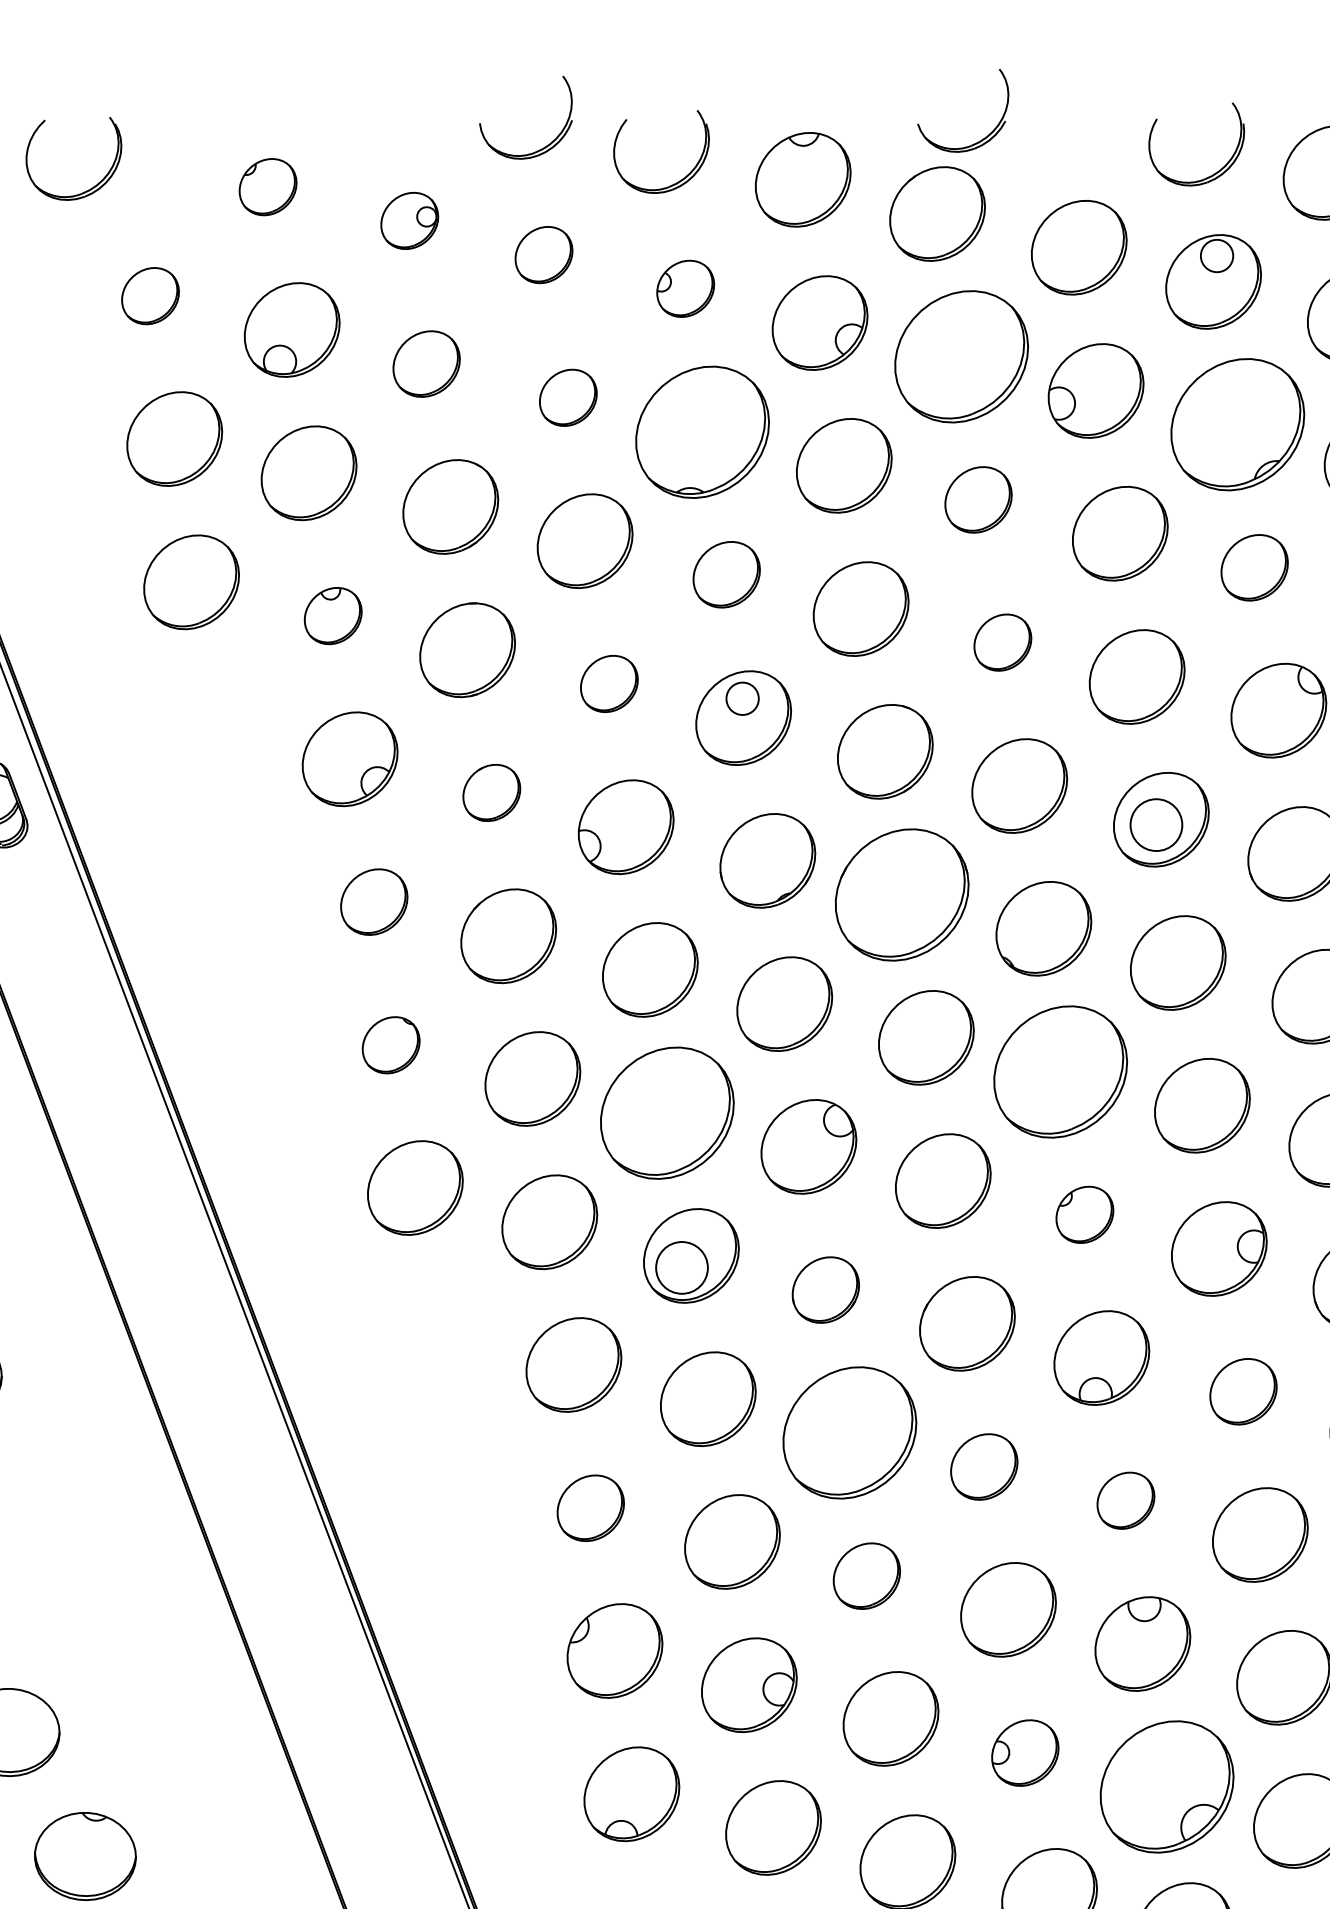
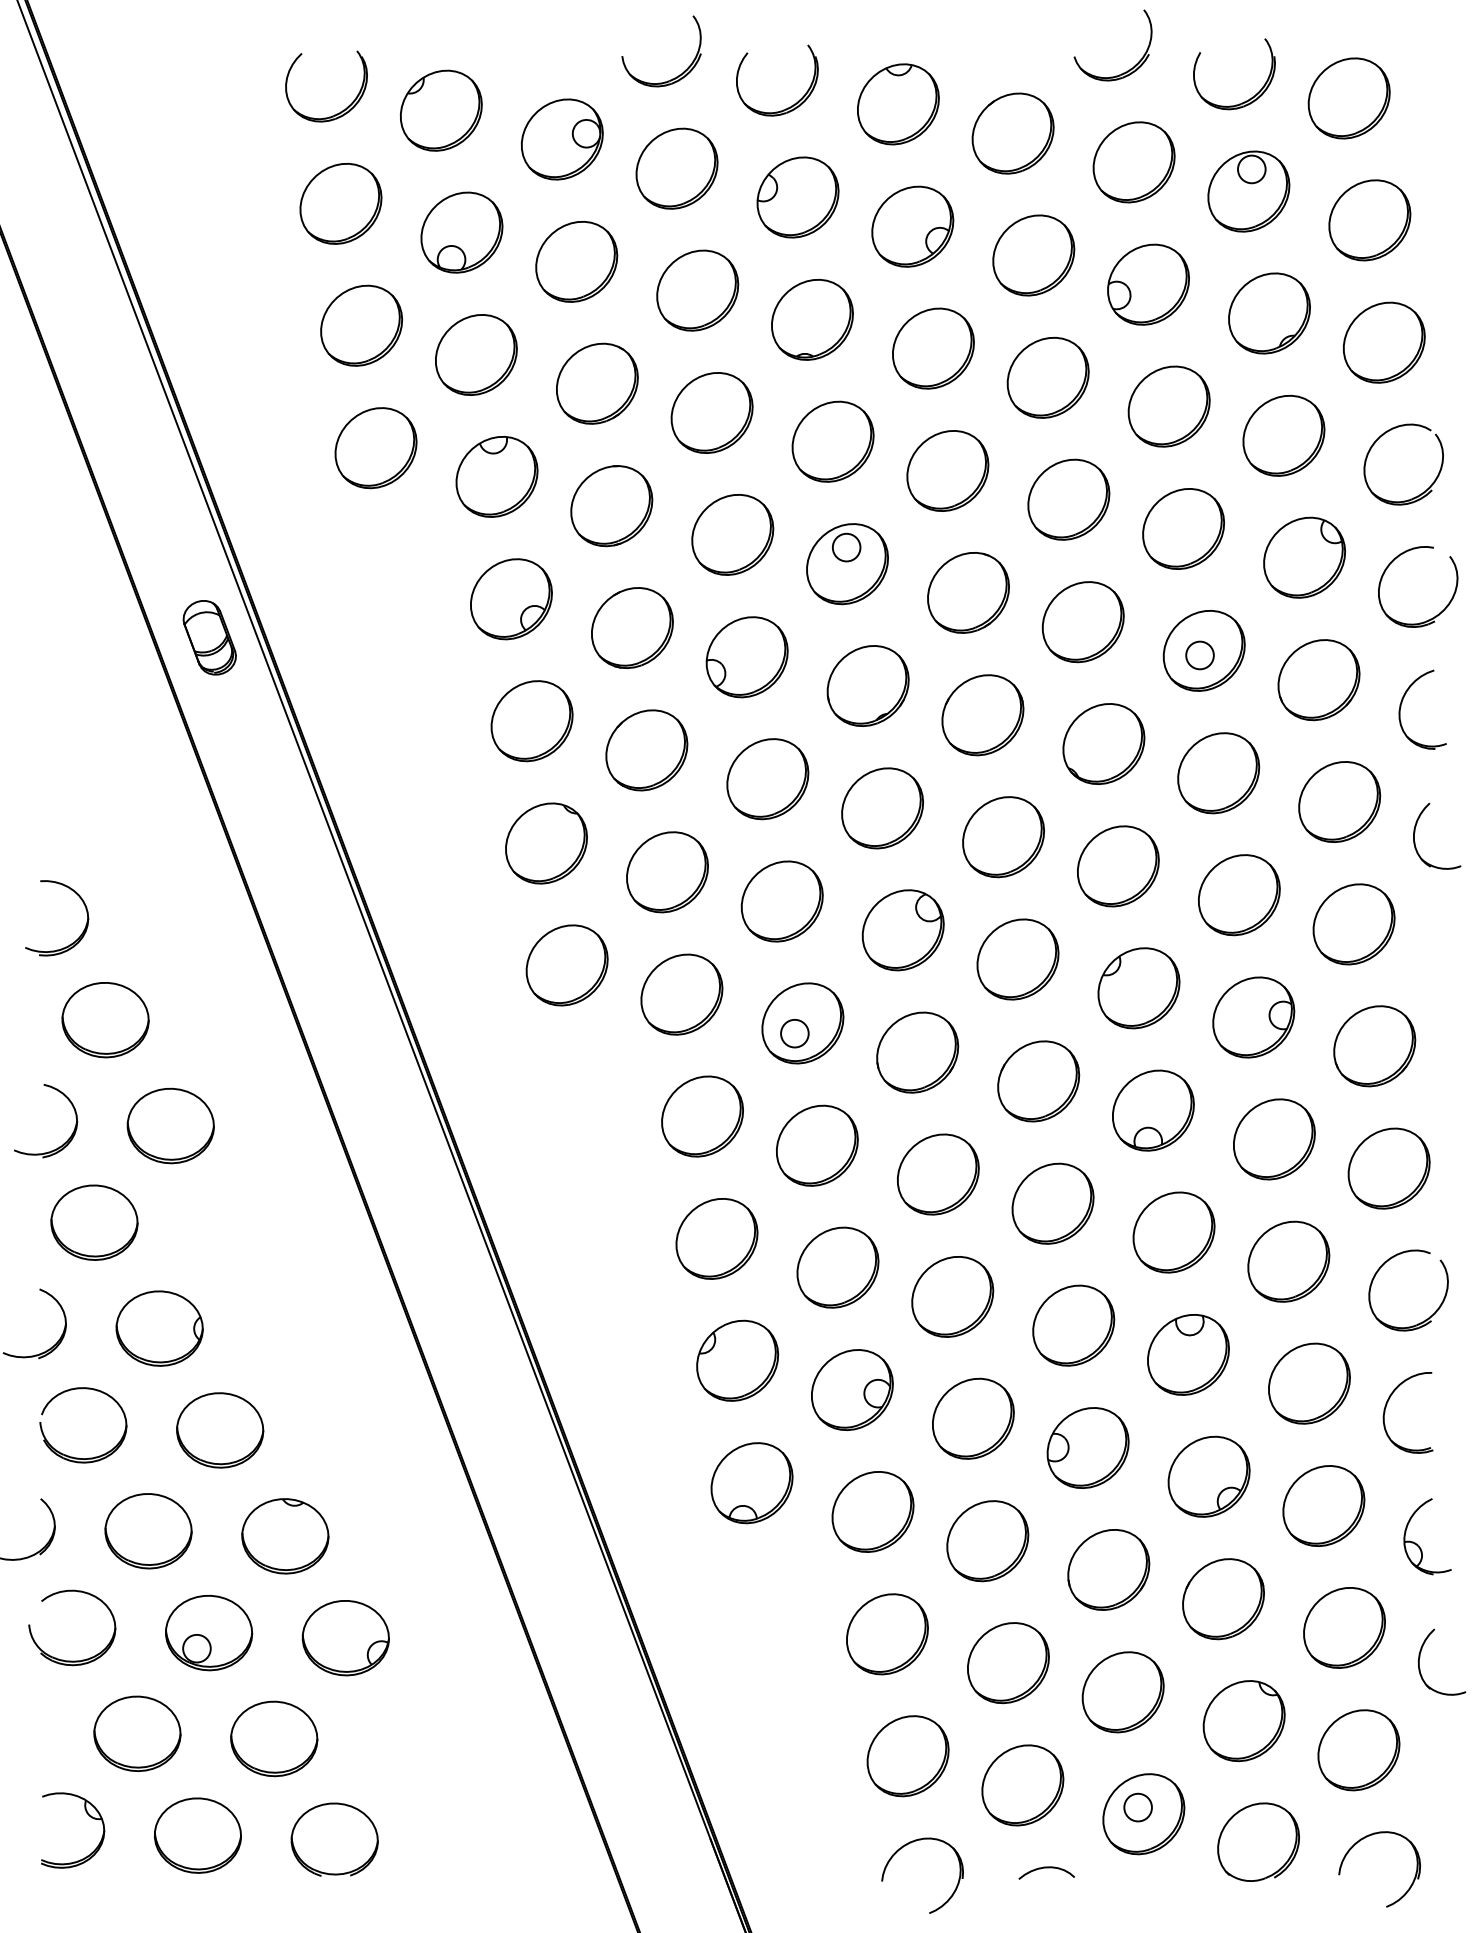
part: (977, 141) -> (1125, 71), moved
part: (93, 185) -> (343, 109), moved
part: (268, 186) -> (441, 110), size x1.67
part: (409, 220) -> (562, 139), size x1.67
part: (543, 254) -> (676, 168), size x1.67
part: (685, 288) -> (797, 197), size x1.67
part: (149, 295) -> (340, 203), size x1.67
part: (961, 356) -> (1033, 255), size x0.71
part: (426, 363) -> (576, 261), size x1.43
part: (567, 397) -> (697, 290), size x1.67
part: (1237, 424) -> (1269, 313), size x0.71
part: (702, 431) -> (812, 319), size x0.71
part: (977, 499) -> (1047, 377), size x1.43
part: (1254, 567) -> (1283, 435), size x1.43
part: (726, 574) -> (832, 441), size x1.43
part: (332, 615) -> (496, 476), size x1.67
part: (1002, 642) -> (1068, 499), size x1.67
part: (608, 683) -> (732, 534), size x1.67
part: (491, 792) -> (632, 627), size x1.67
circle: (1155, 825) -> (1199, 655), size x0.62
part: (901, 895) -> (982, 715), size x0.71
part: (373, 902) -> (531, 721), size x1.43
part: (391, 1045) -> (546, 843), size x1.67
part: (1060, 1072) -> (1118, 866), size x0.71
part: (666, 1113) -> (781, 901), size x0.71
part: (1084, 1215) -> (1138, 988), size x1.67
circle: (681, 1267) -> (794, 1033), size x0.62
part: (825, 1289) -> (917, 1052), size x1.43
part: (1243, 1391) -> (1274, 1139), size x1.43
part: (850, 1432) -> (938, 1174), size x0.71
part: (983, 1466) -> (1052, 1203), size x1.43
part: (1125, 1500) -> (1173, 1232), size x1.67
part: (590, 1507) -> (716, 1238), size x1.43
part: (866, 1575) -> (952, 1296), size x1.43
part: (1024, 1752) -> (1087, 1447), size x1.43
part: (1166, 1786) -> (1208, 1476), size x0.71

